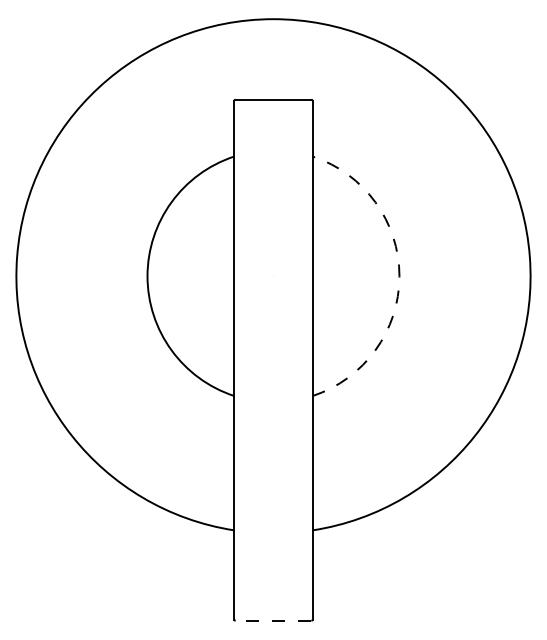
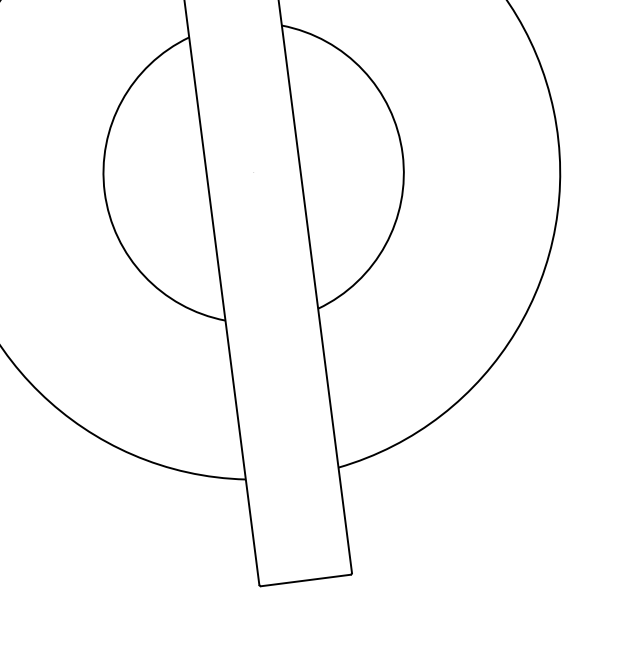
arc: (399, 276) -> (402, 154), dashed -> solid
line: (273, 620) -> (305, 580), dashed -> solid

